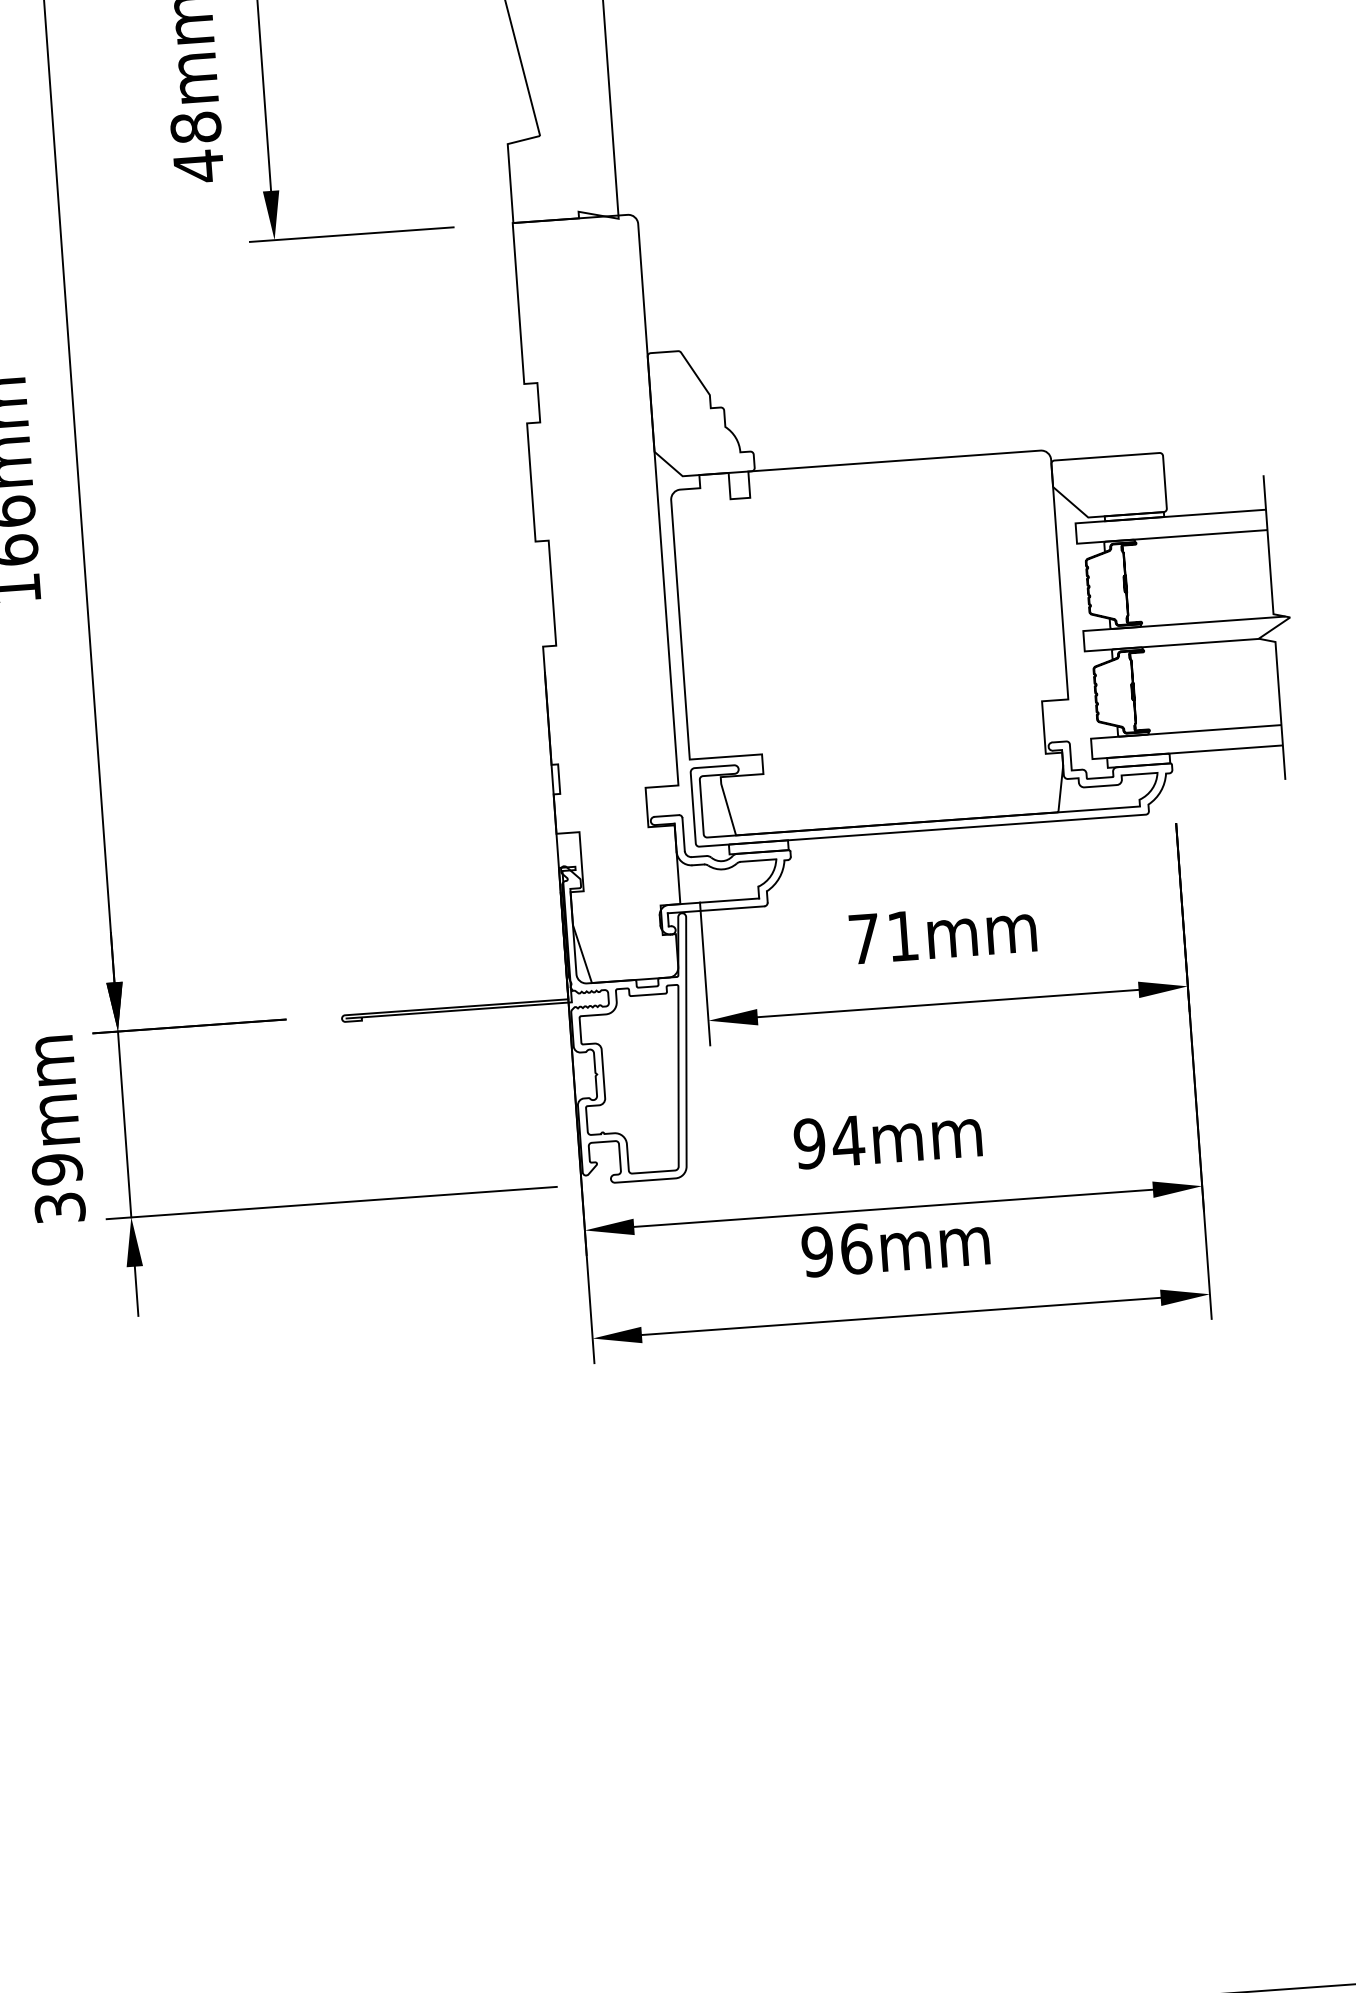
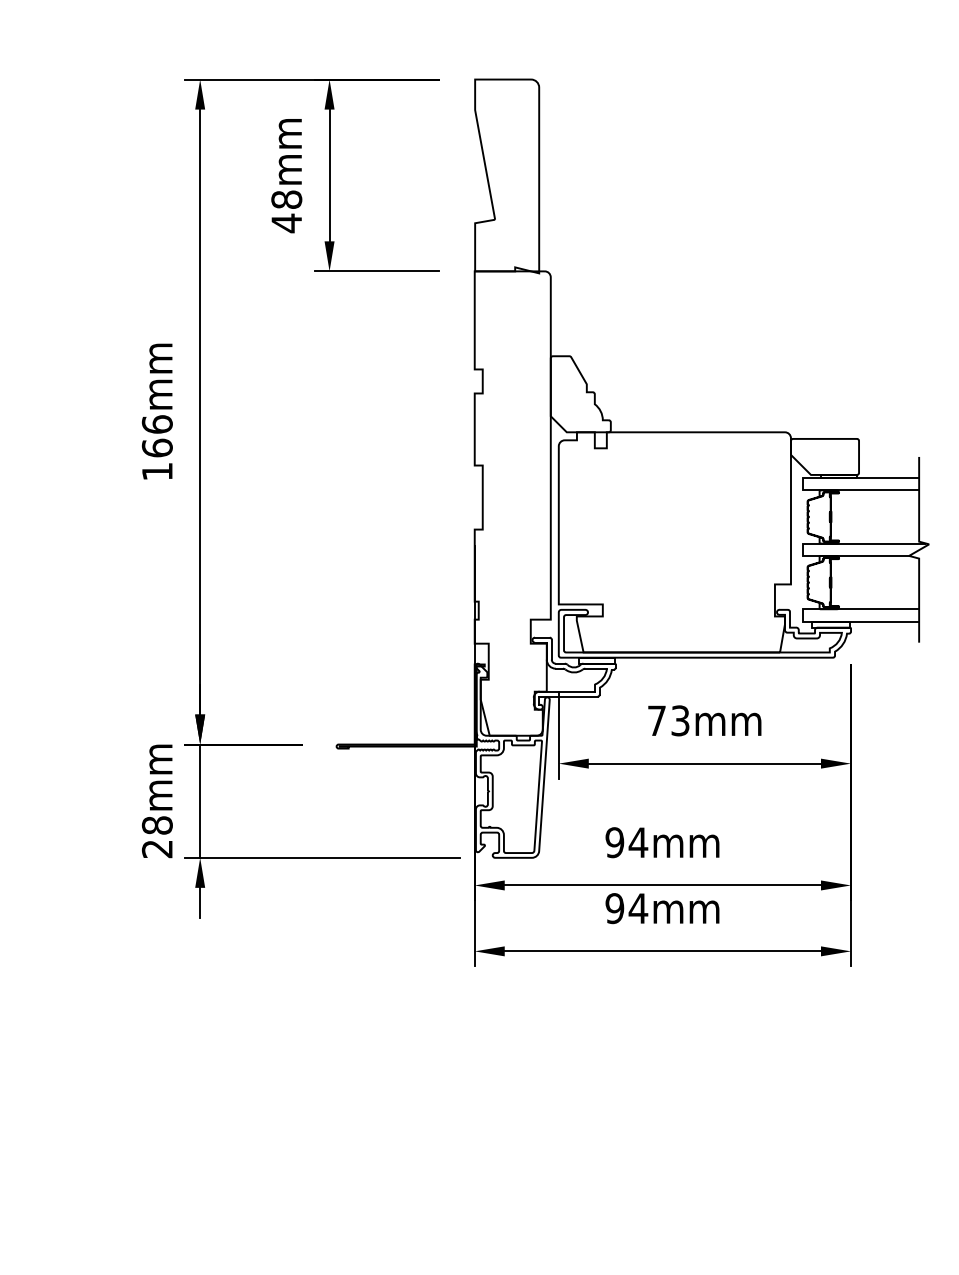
text: (903, 935) -> (680, 720), 71mm -> 73mm
text: (58, 1189) -> (157, 837), 39mm -> 28mm
text: (856, 1248) -> (638, 908), 96mm -> 94mm

